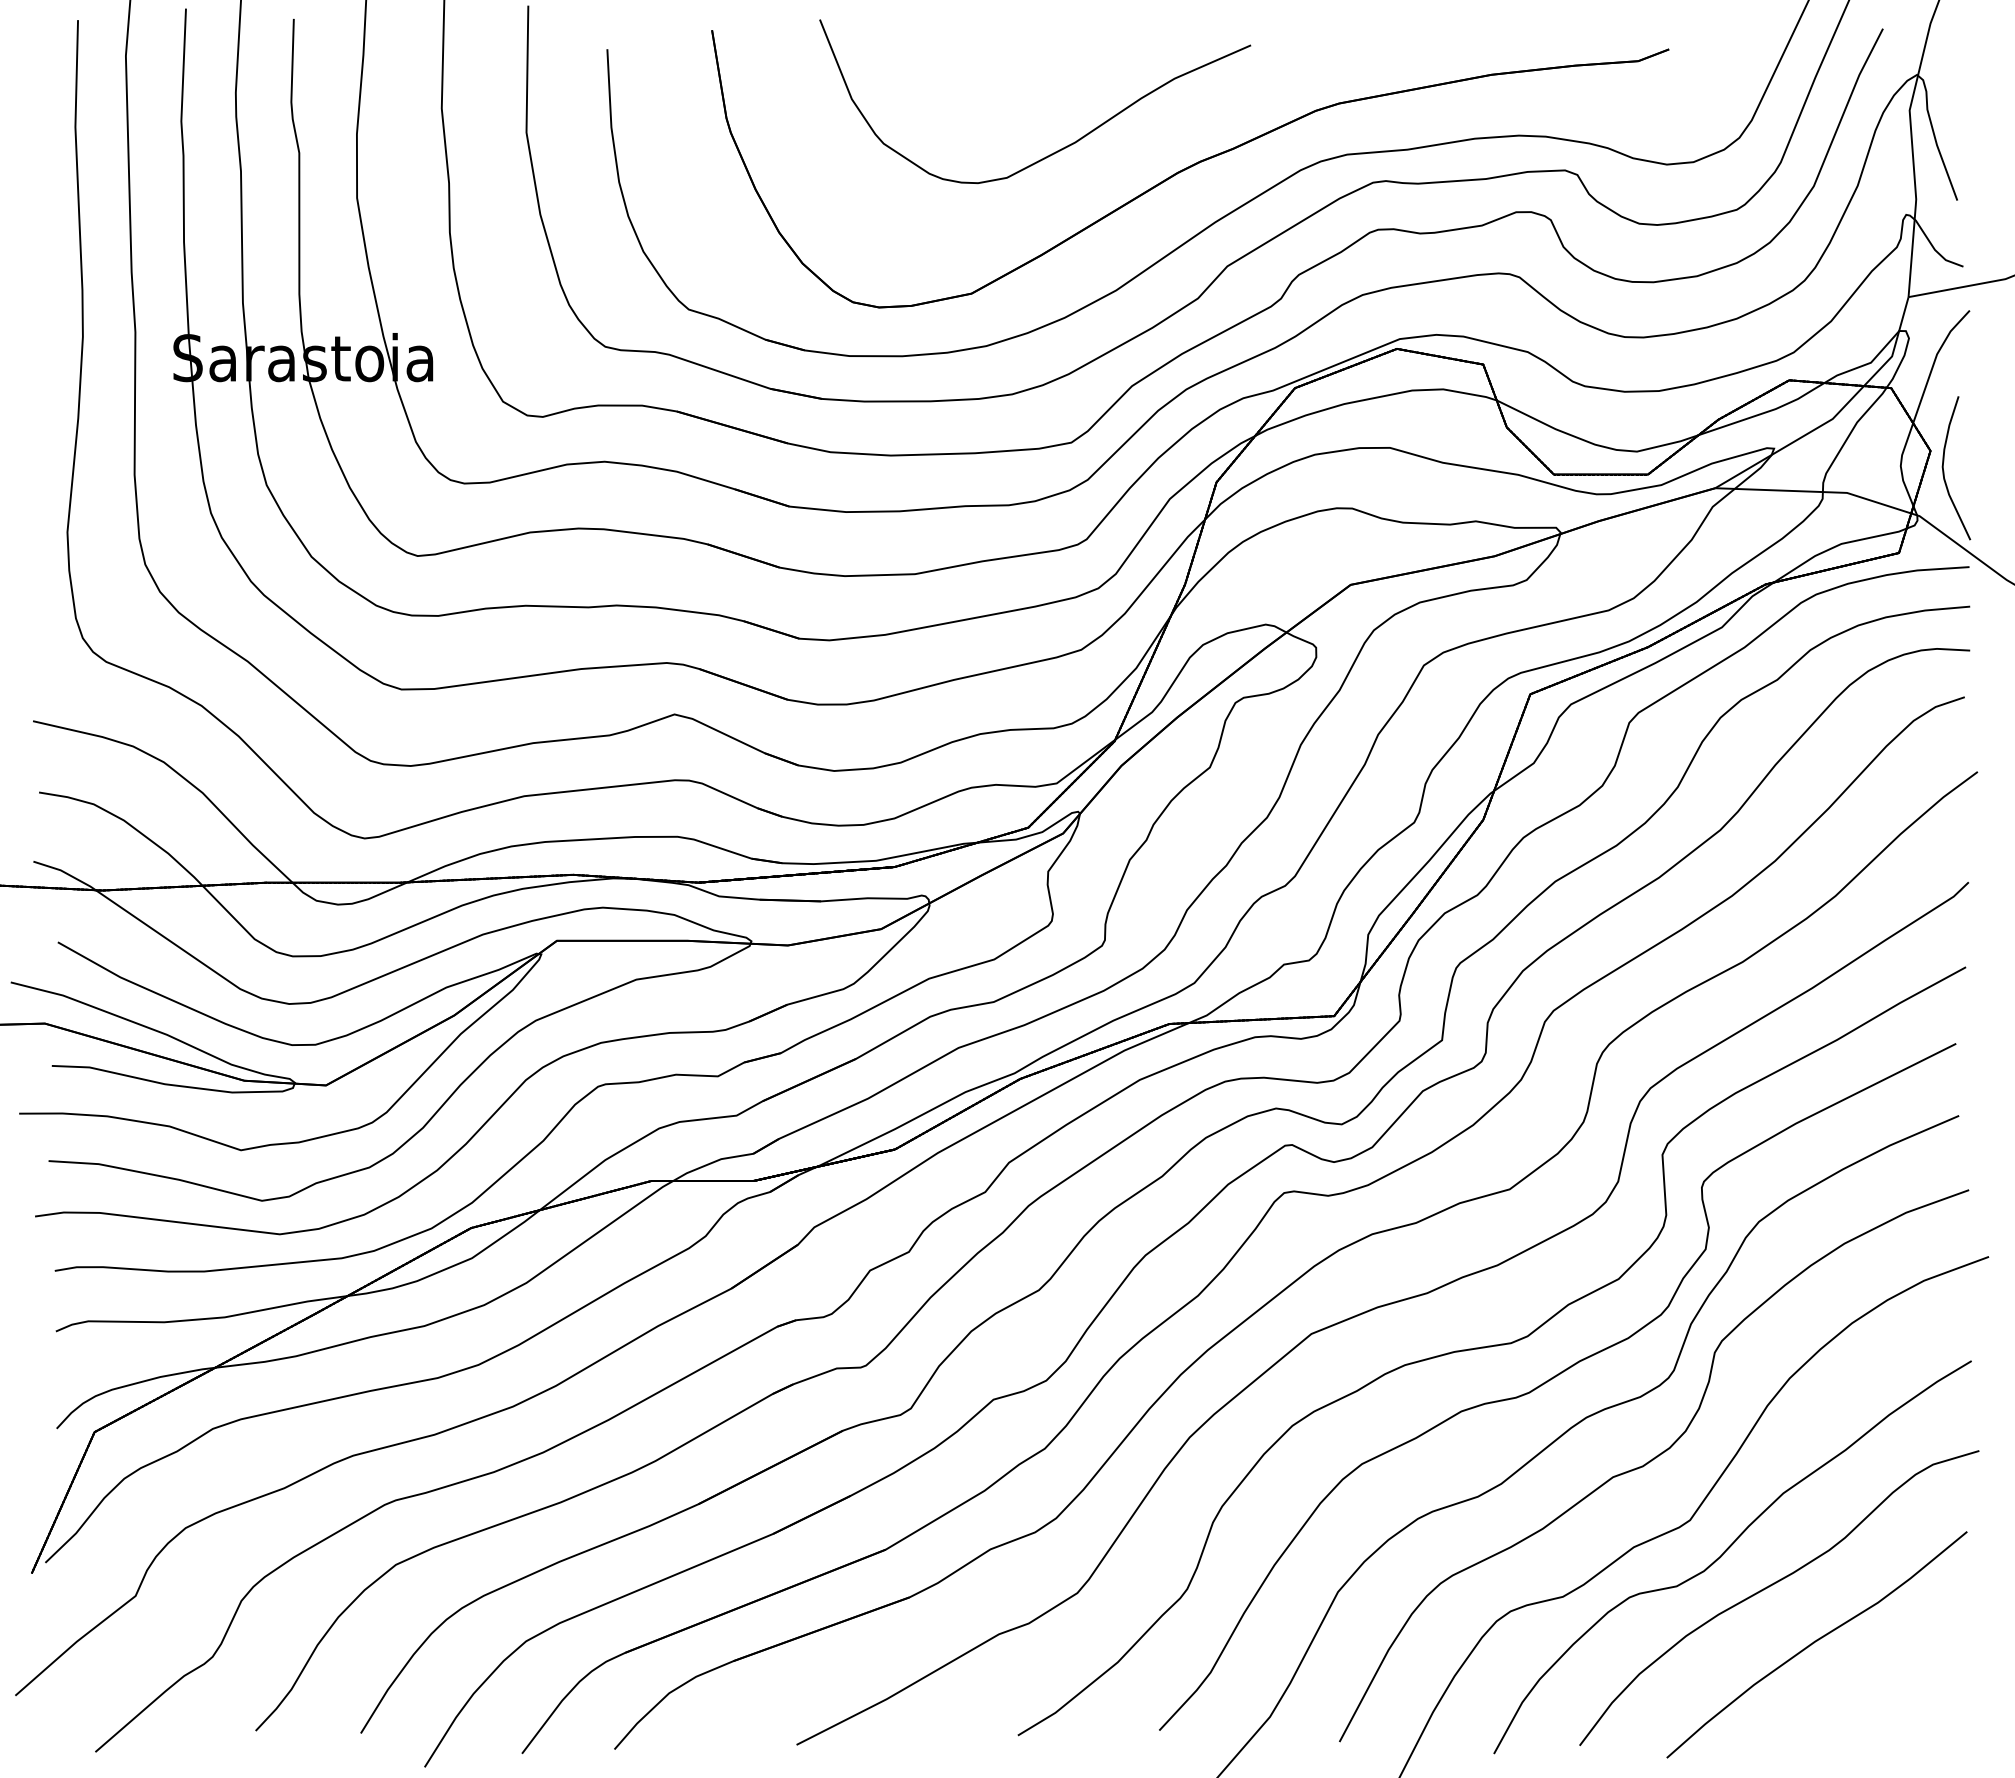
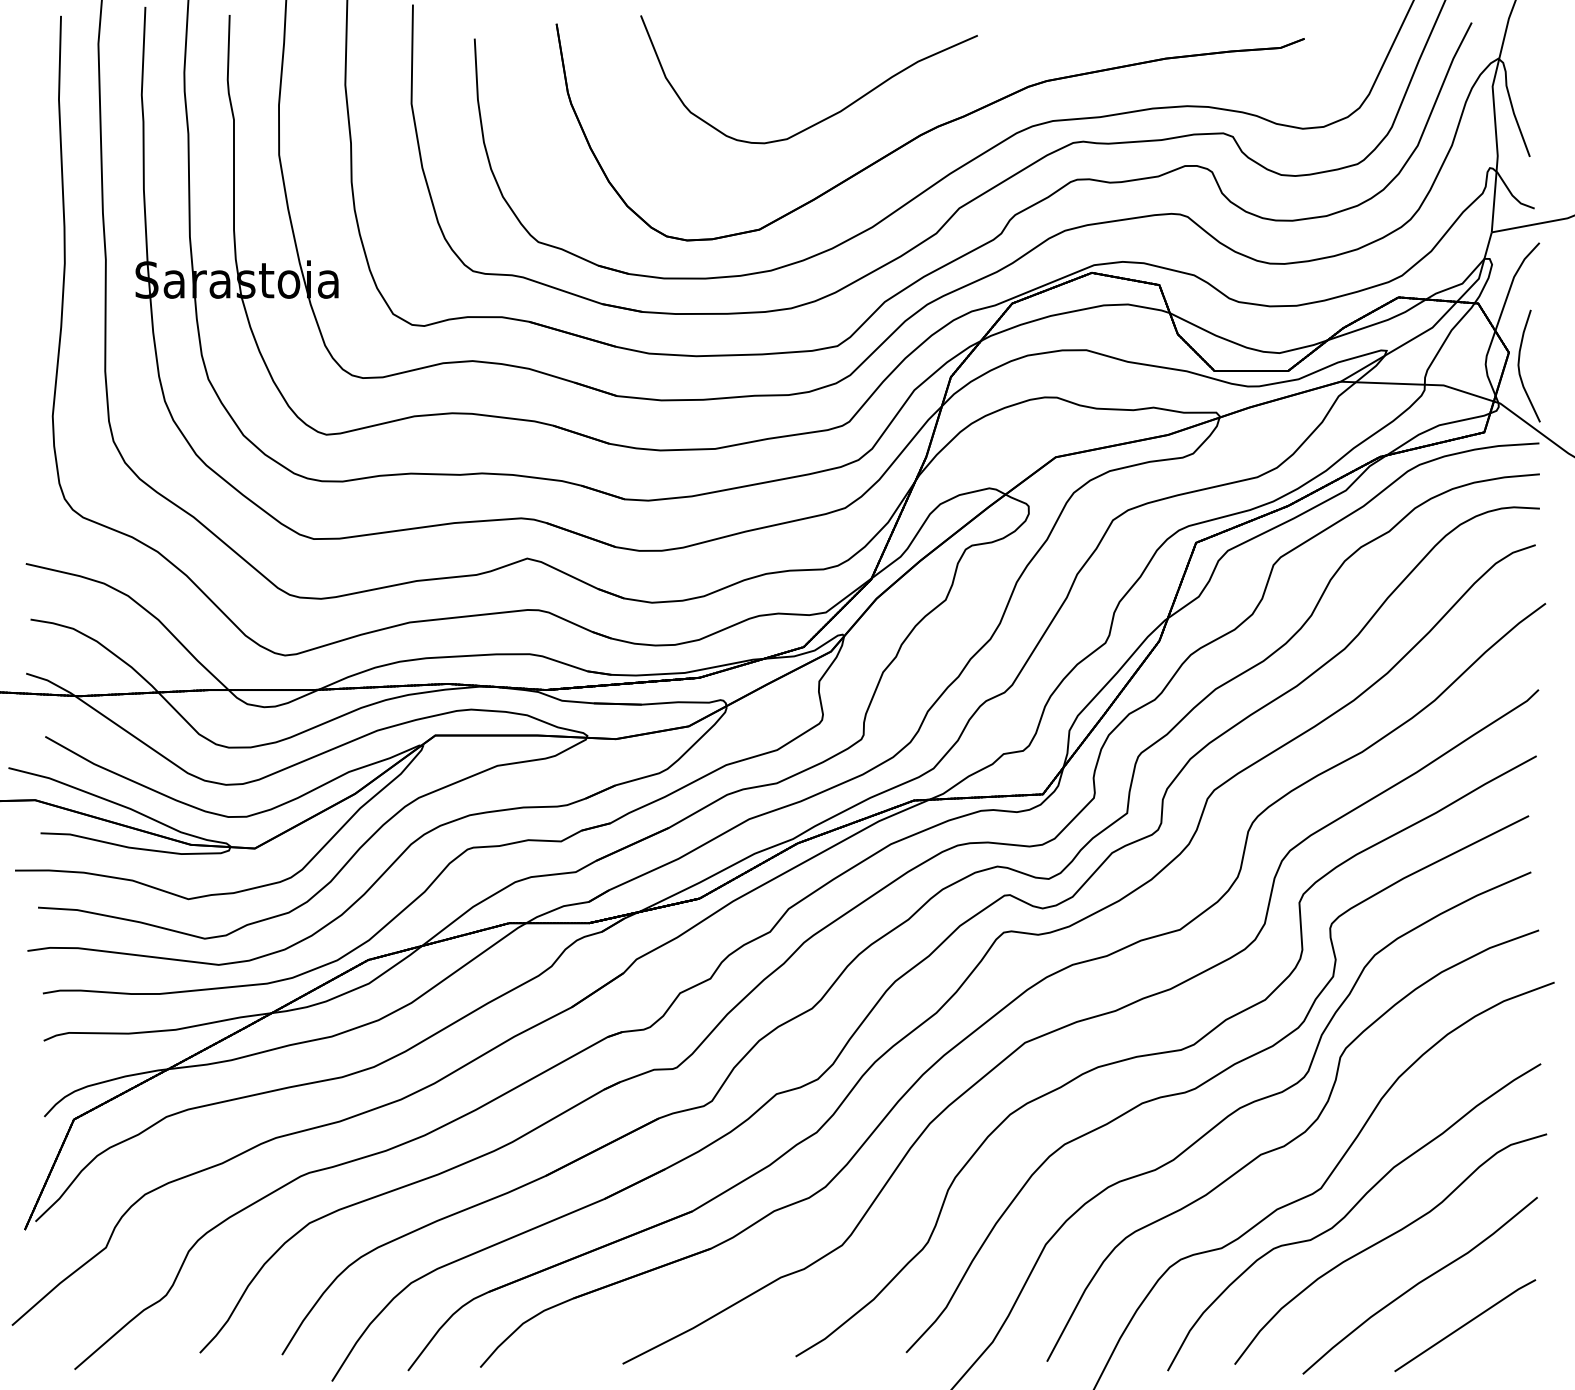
line: (1874, 1695) -> (1465, 1325), added

